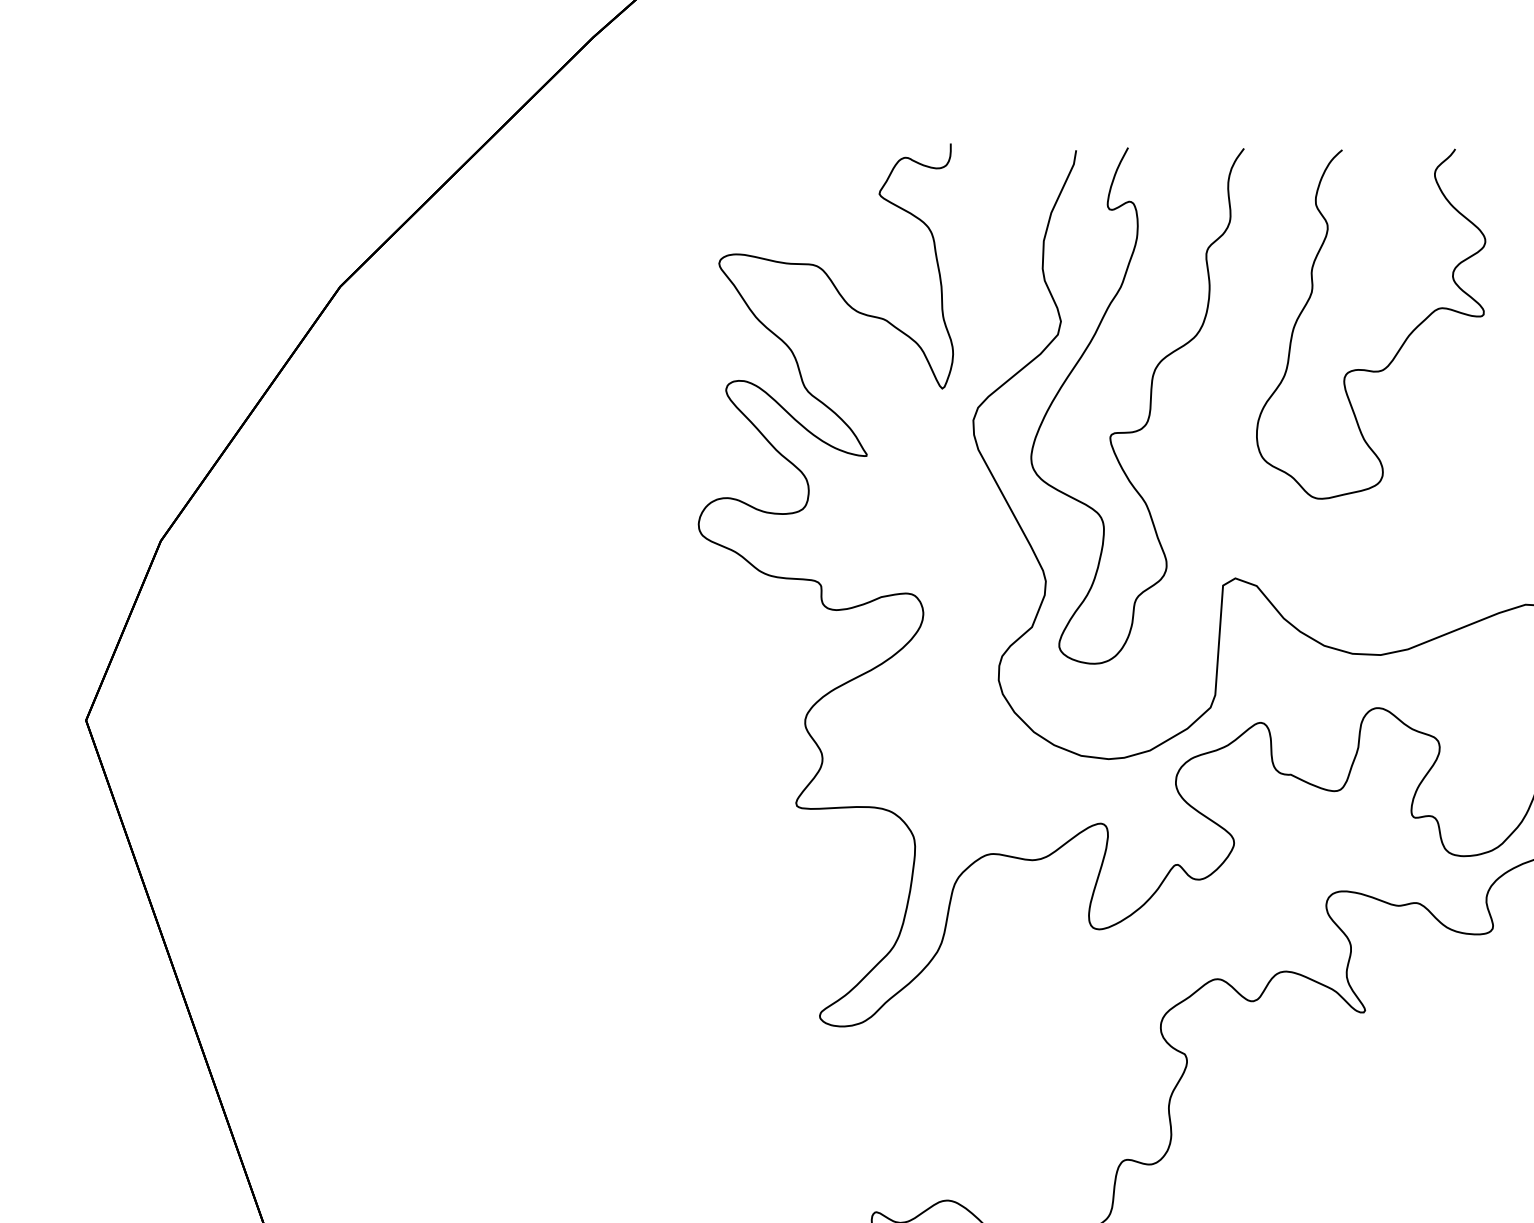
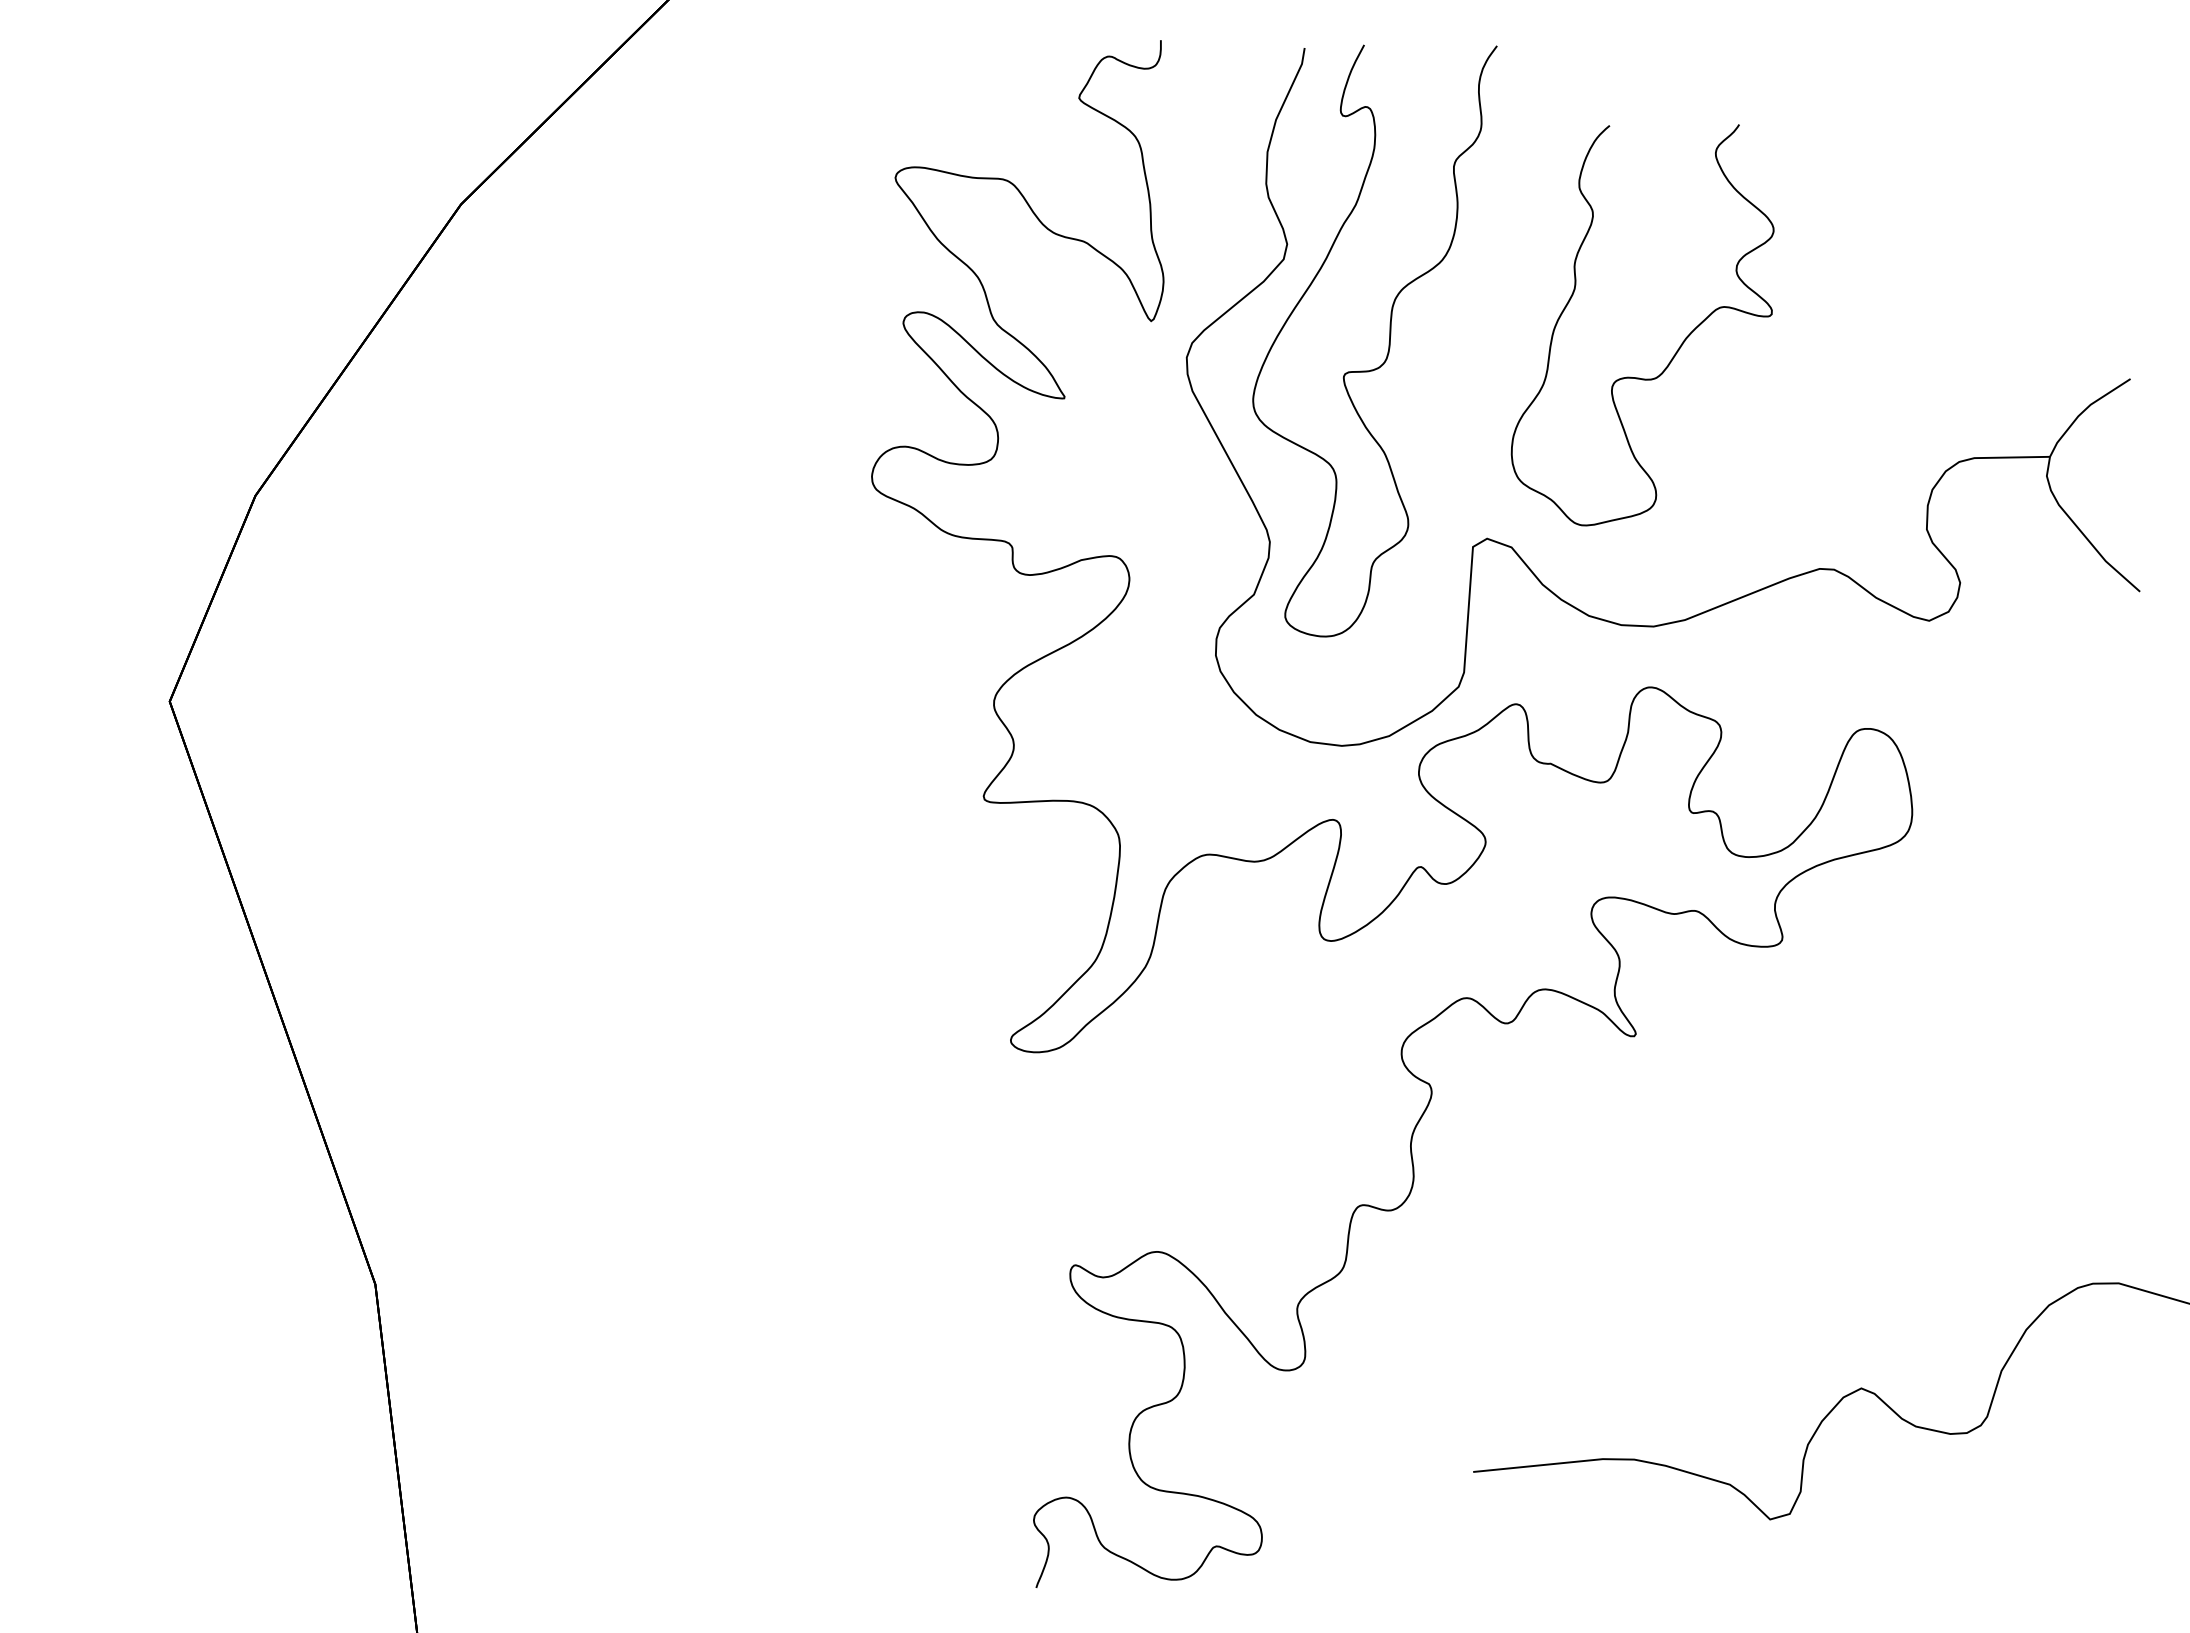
curve: (1401, 345) -> (1677, 349), moved

